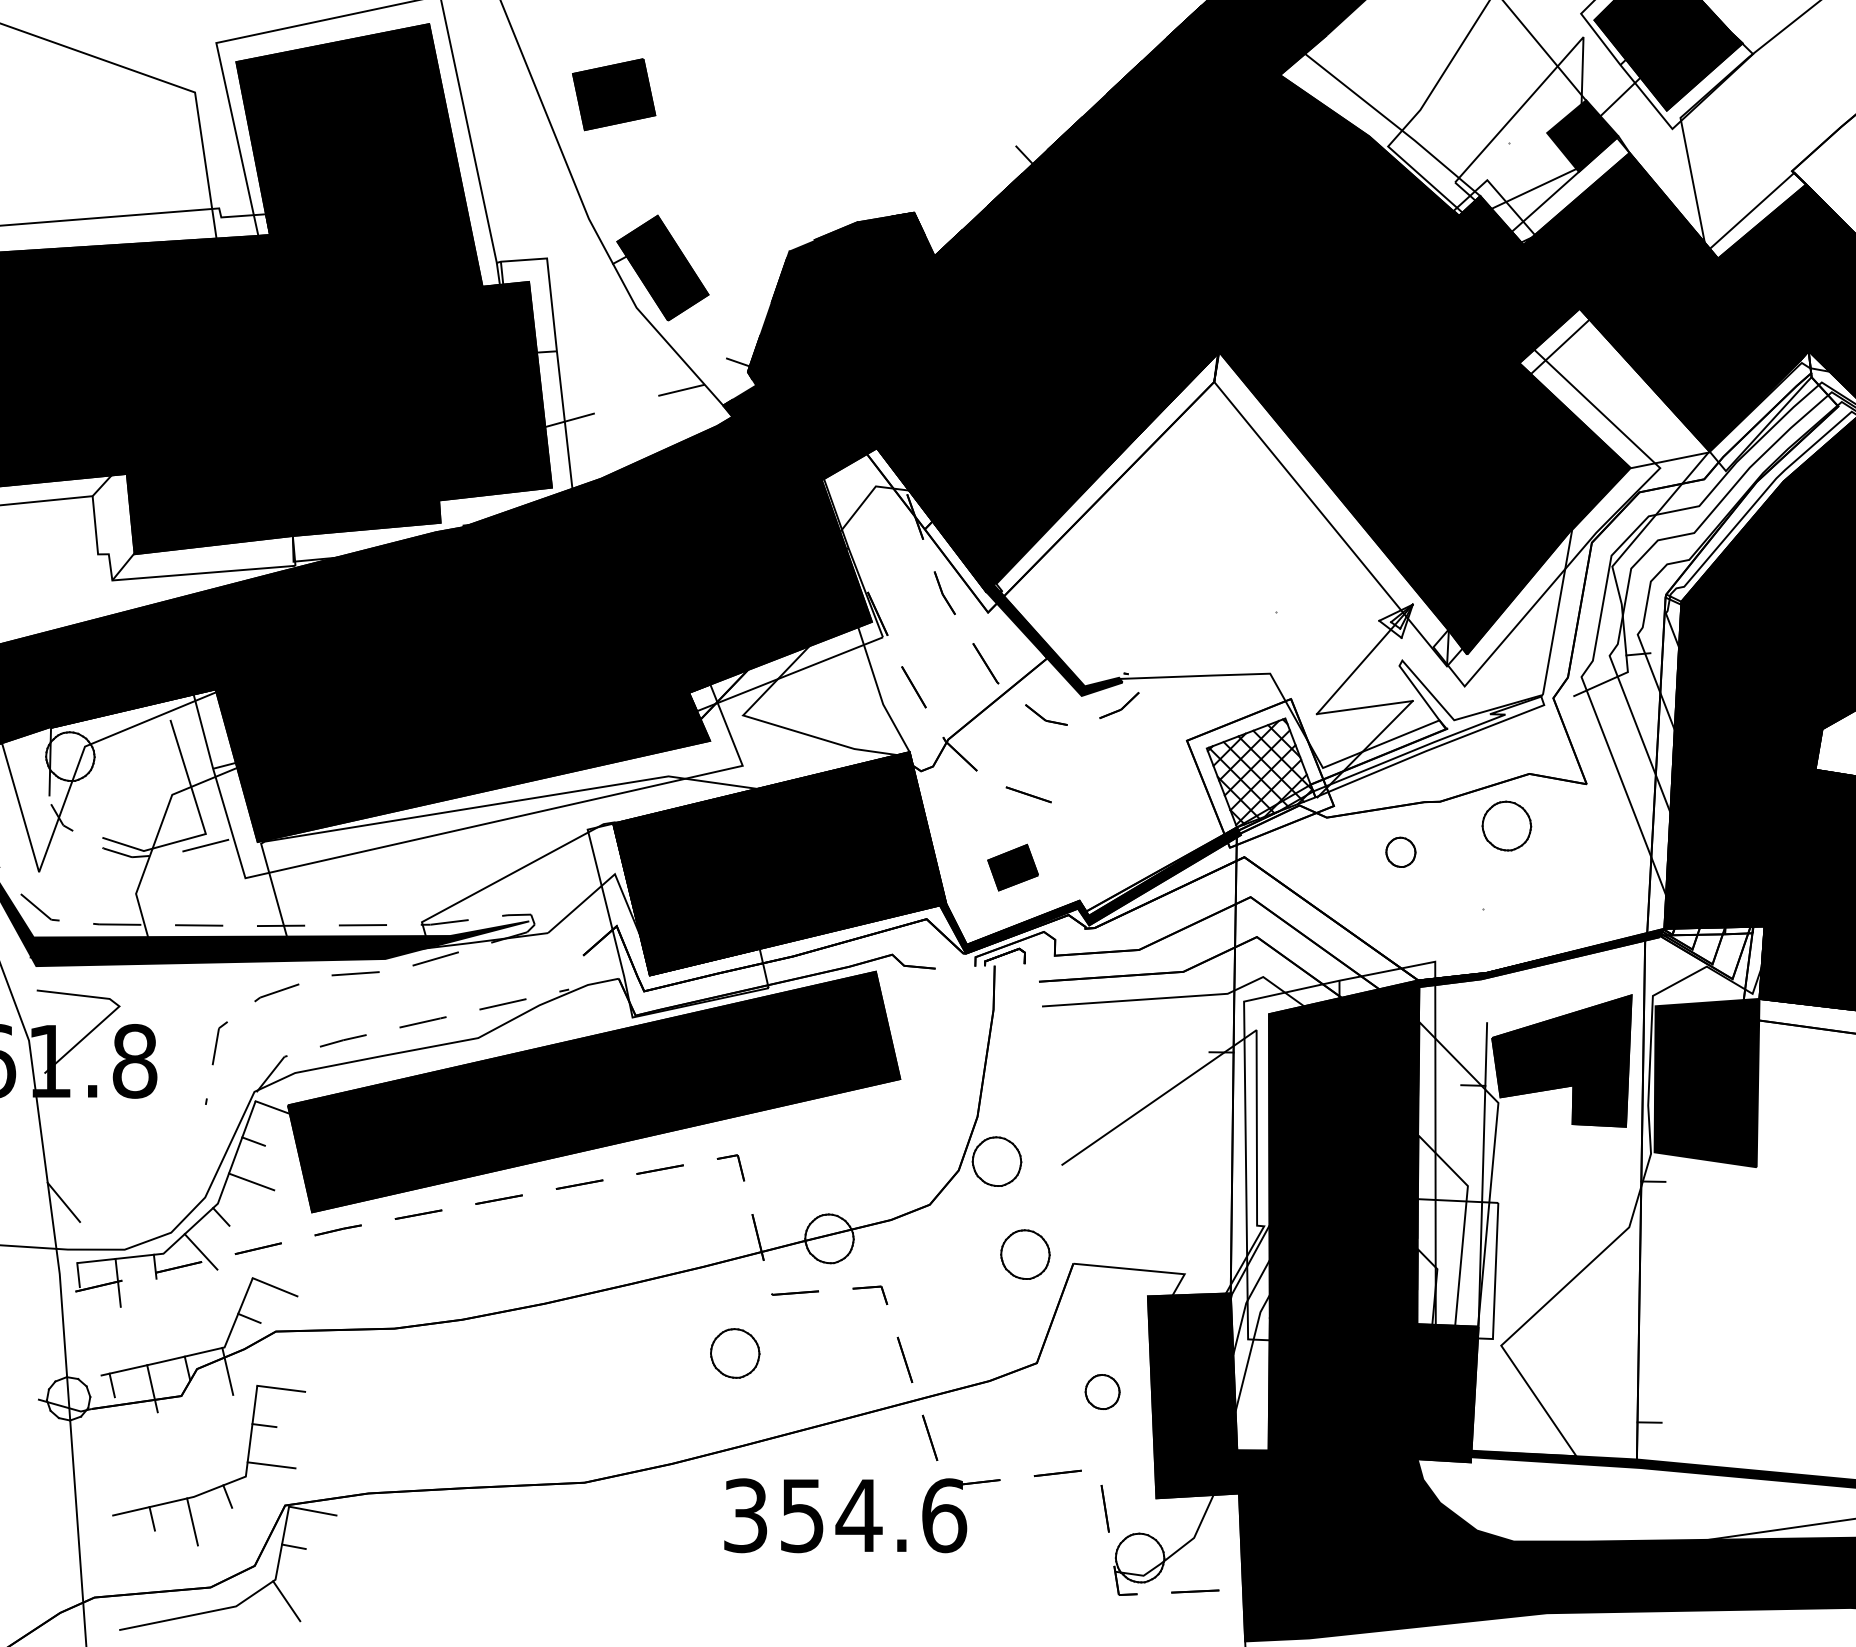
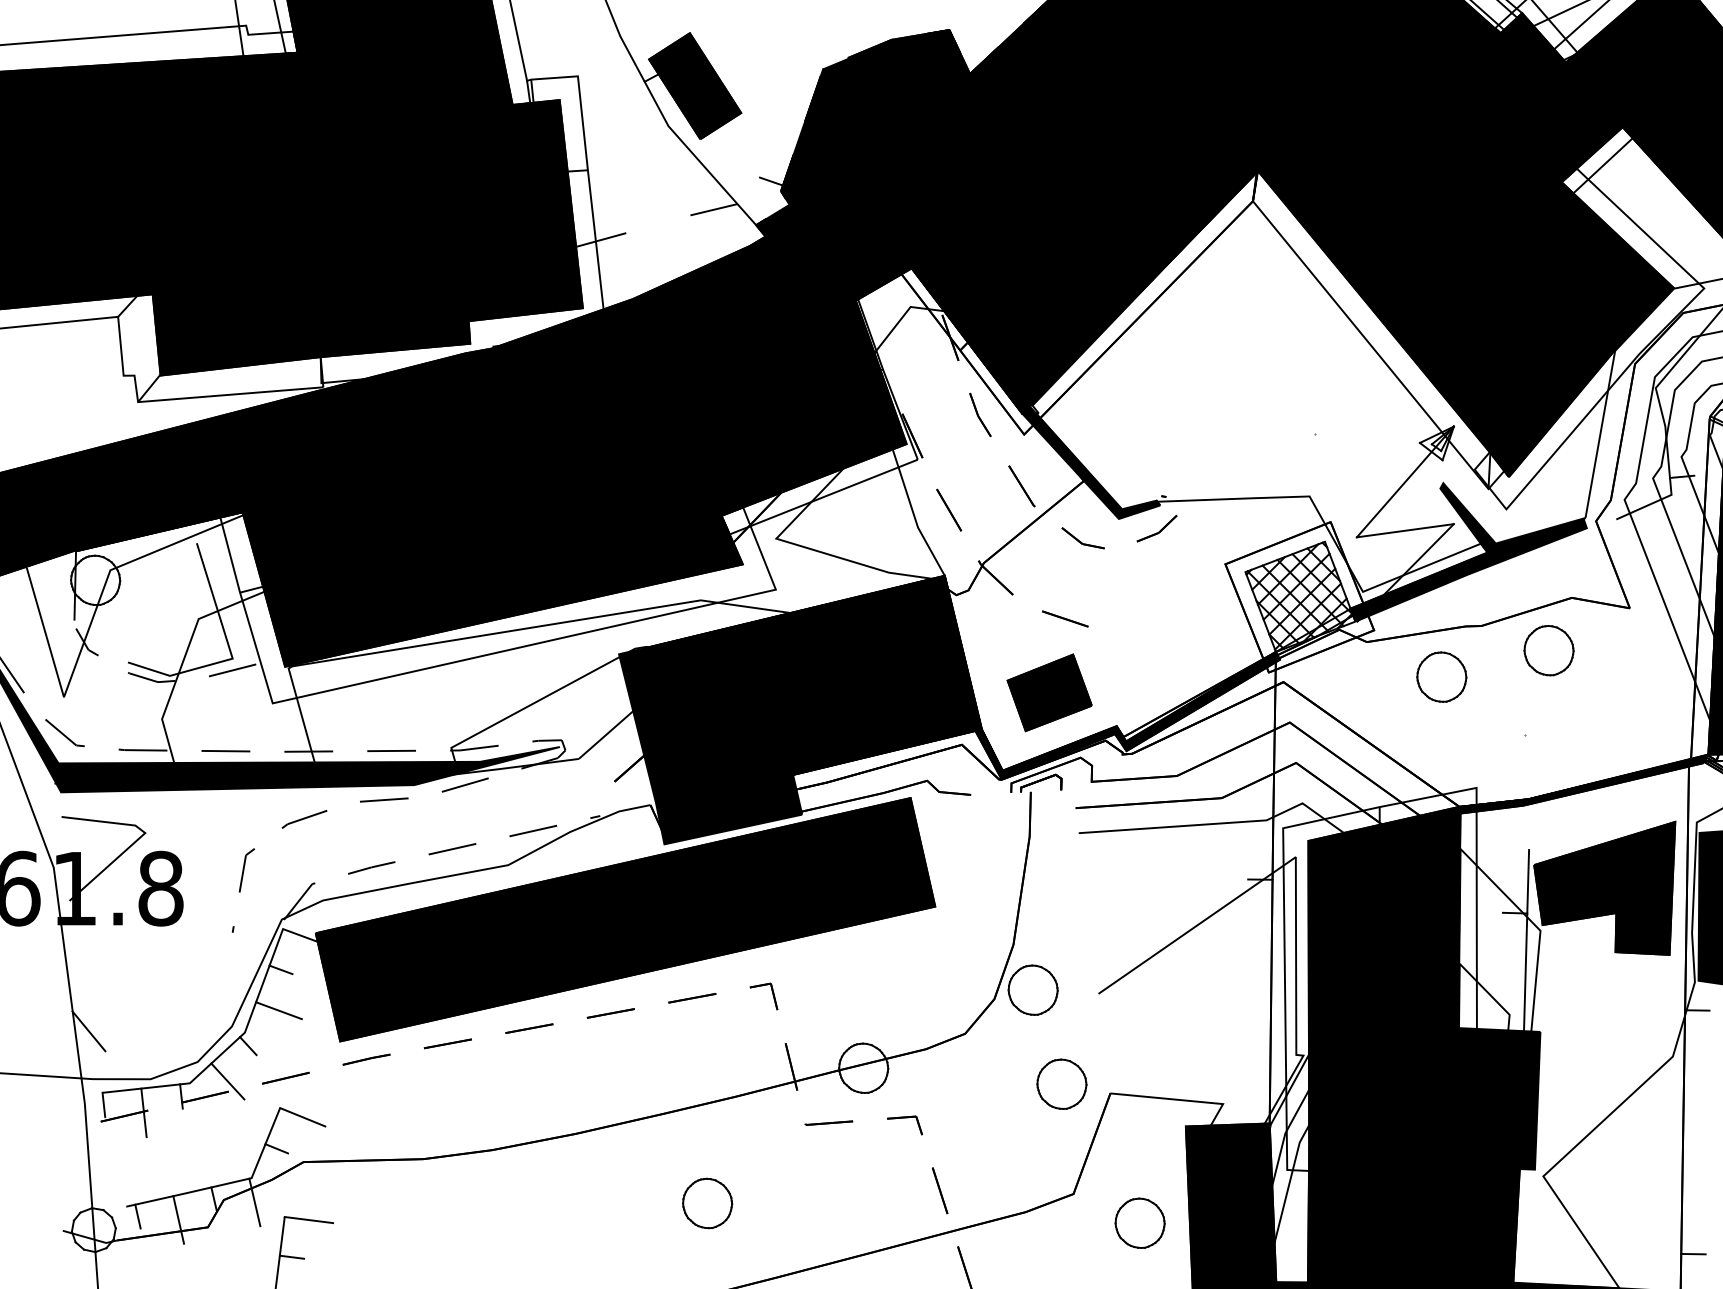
fill: (1427, 728) -> (1468, 551), added
part: (1400, 852) -> (1441, 677), size x1.67
part: (1012, 867) -> (1048, 692), size x1.67
fill: (677, 920) -> (709, 746), added
fill: (1457, 1269) -> (1499, 1099), added
part: (735, 1353) -> (707, 1203), moved
part: (1102, 1391) -> (1139, 1222), size x1.43

